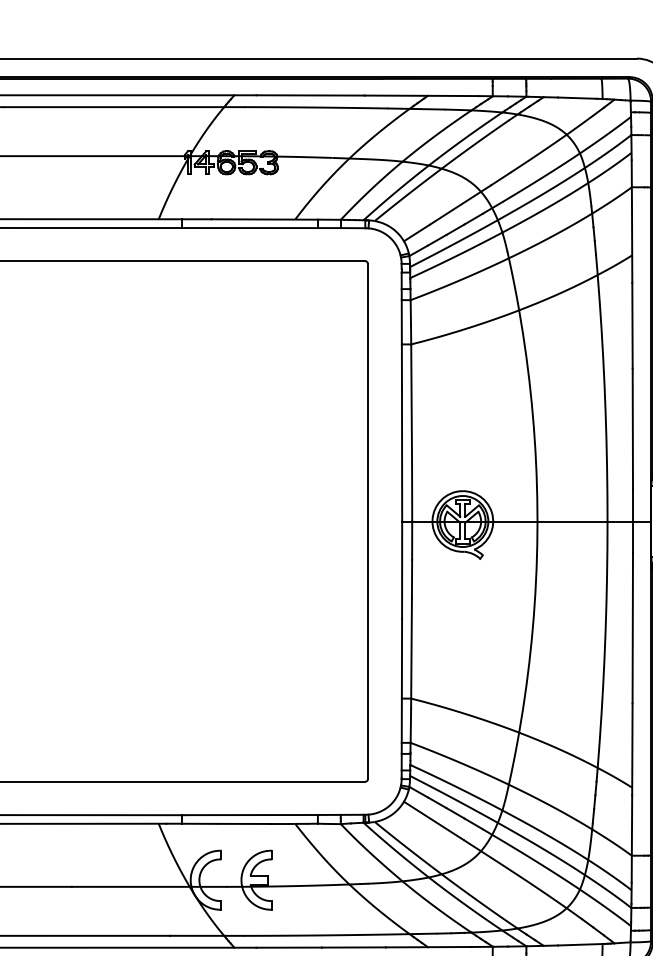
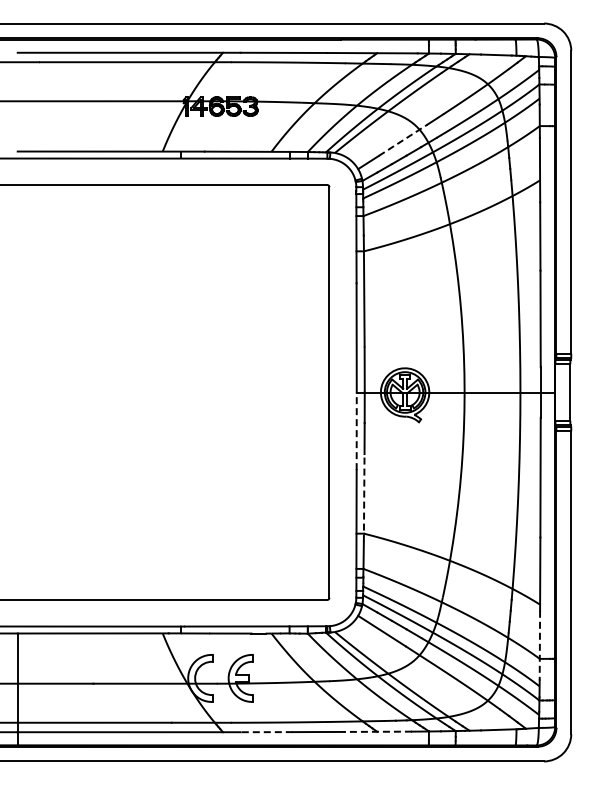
line: (460, 205) -> (403, 140), solid -> dashed
line: (401, 570) -> (356, 431), solid -> dashed
line: (411, 653) -> (364, 497), solid -> dashed
line: (631, 838) -> (539, 645), solid -> dashed
line: (428, 946) -> (377, 731), solid -> dashed
line: (288, 948) -> (266, 732), solid -> dashed

